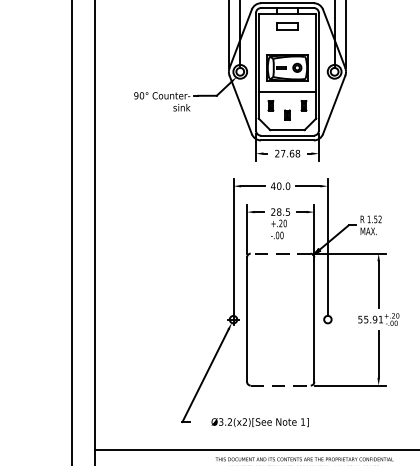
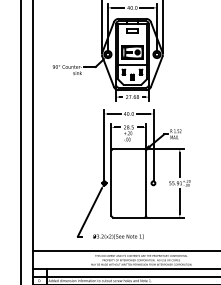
line: (279, 254) -> (128, 149), dashed -> solid
line: (279, 385) -> (128, 217), dashed -> solid

